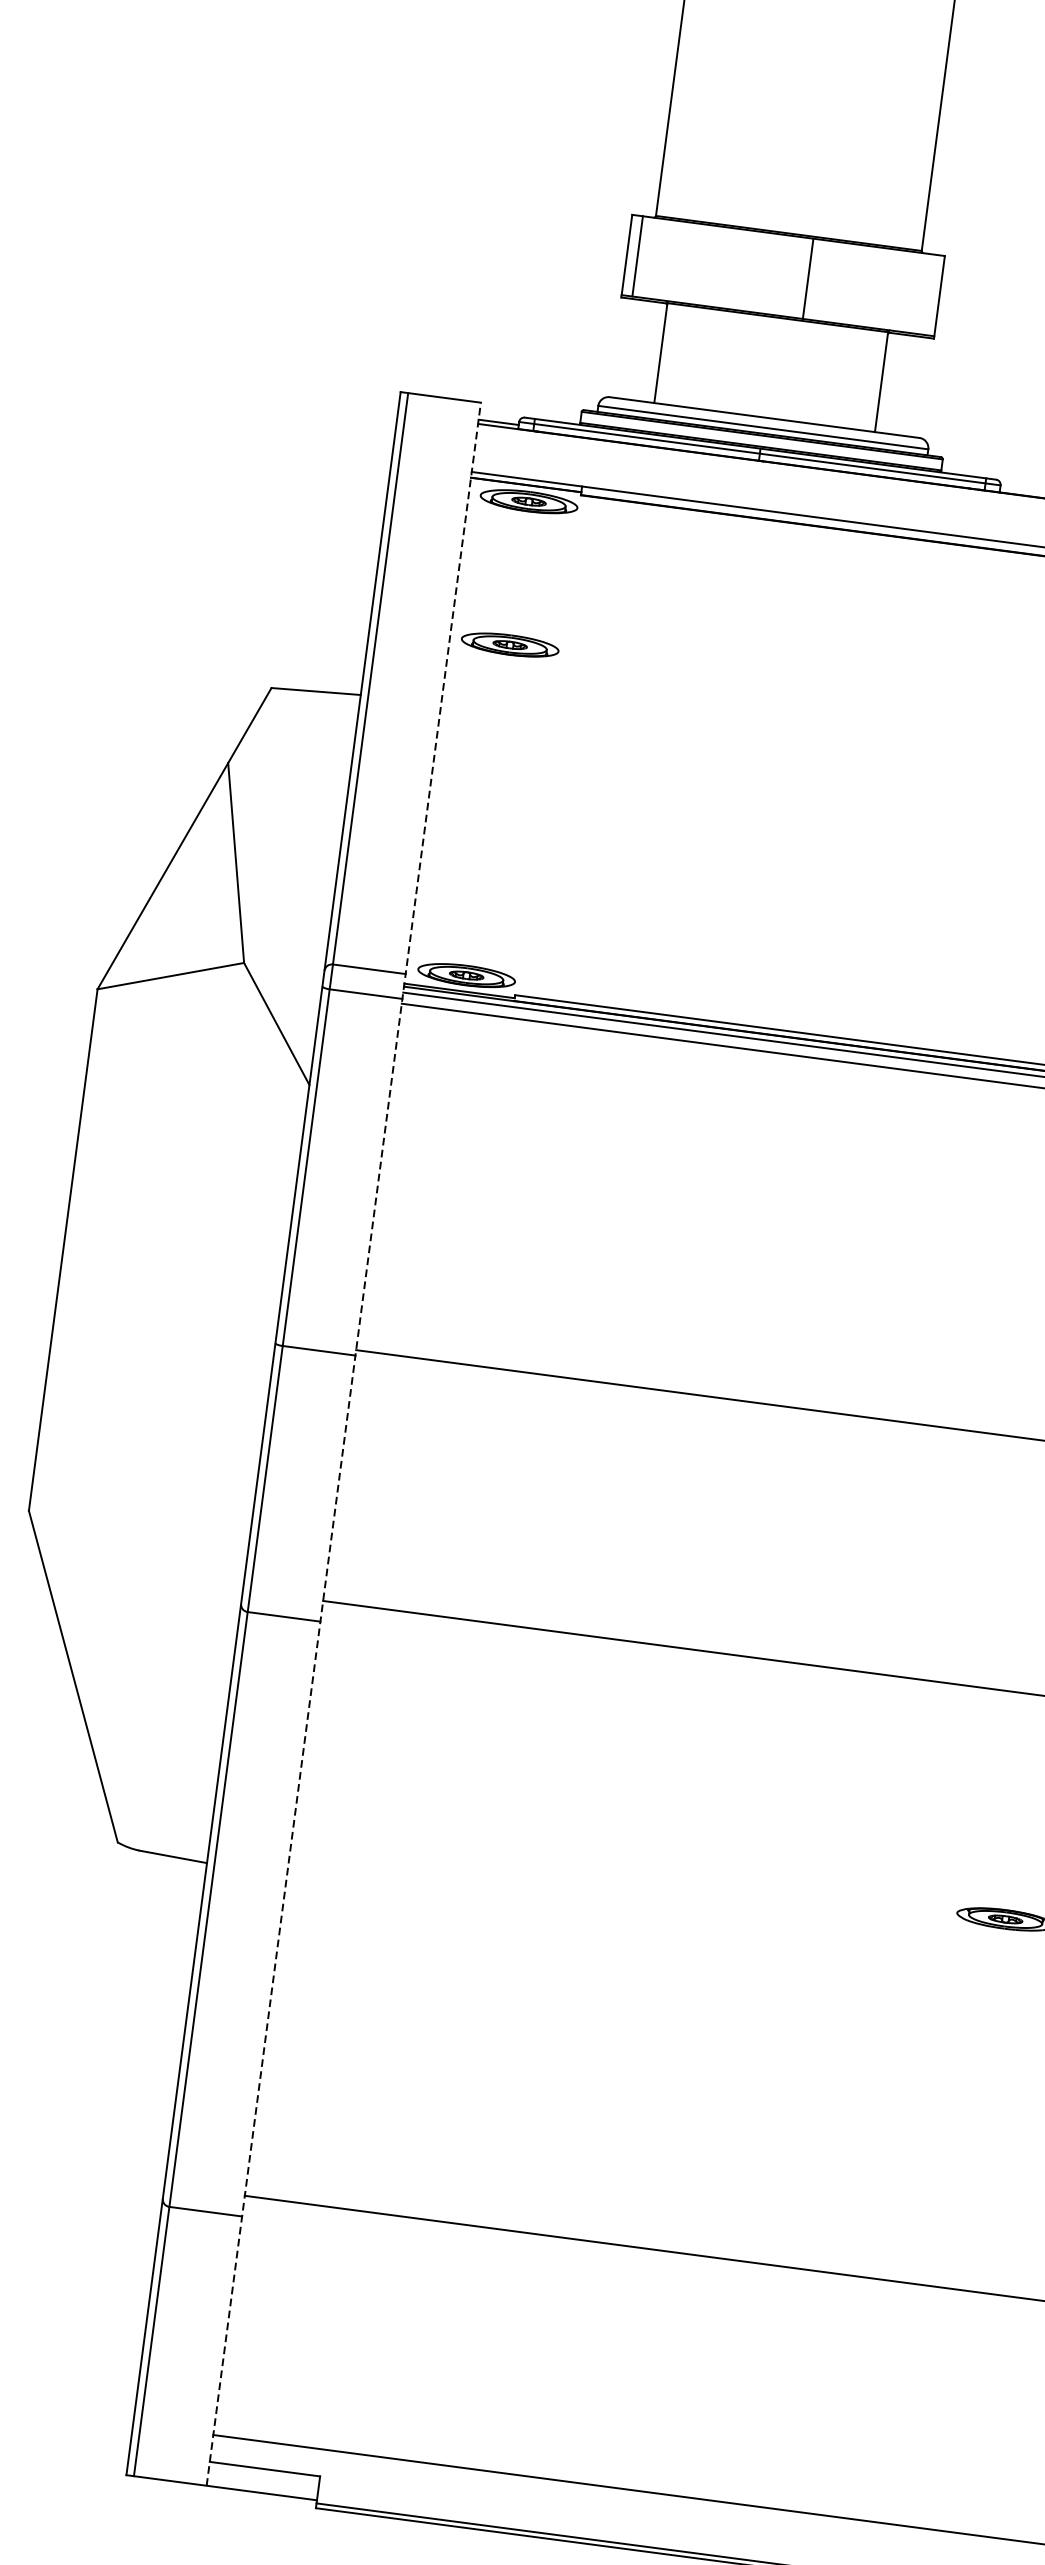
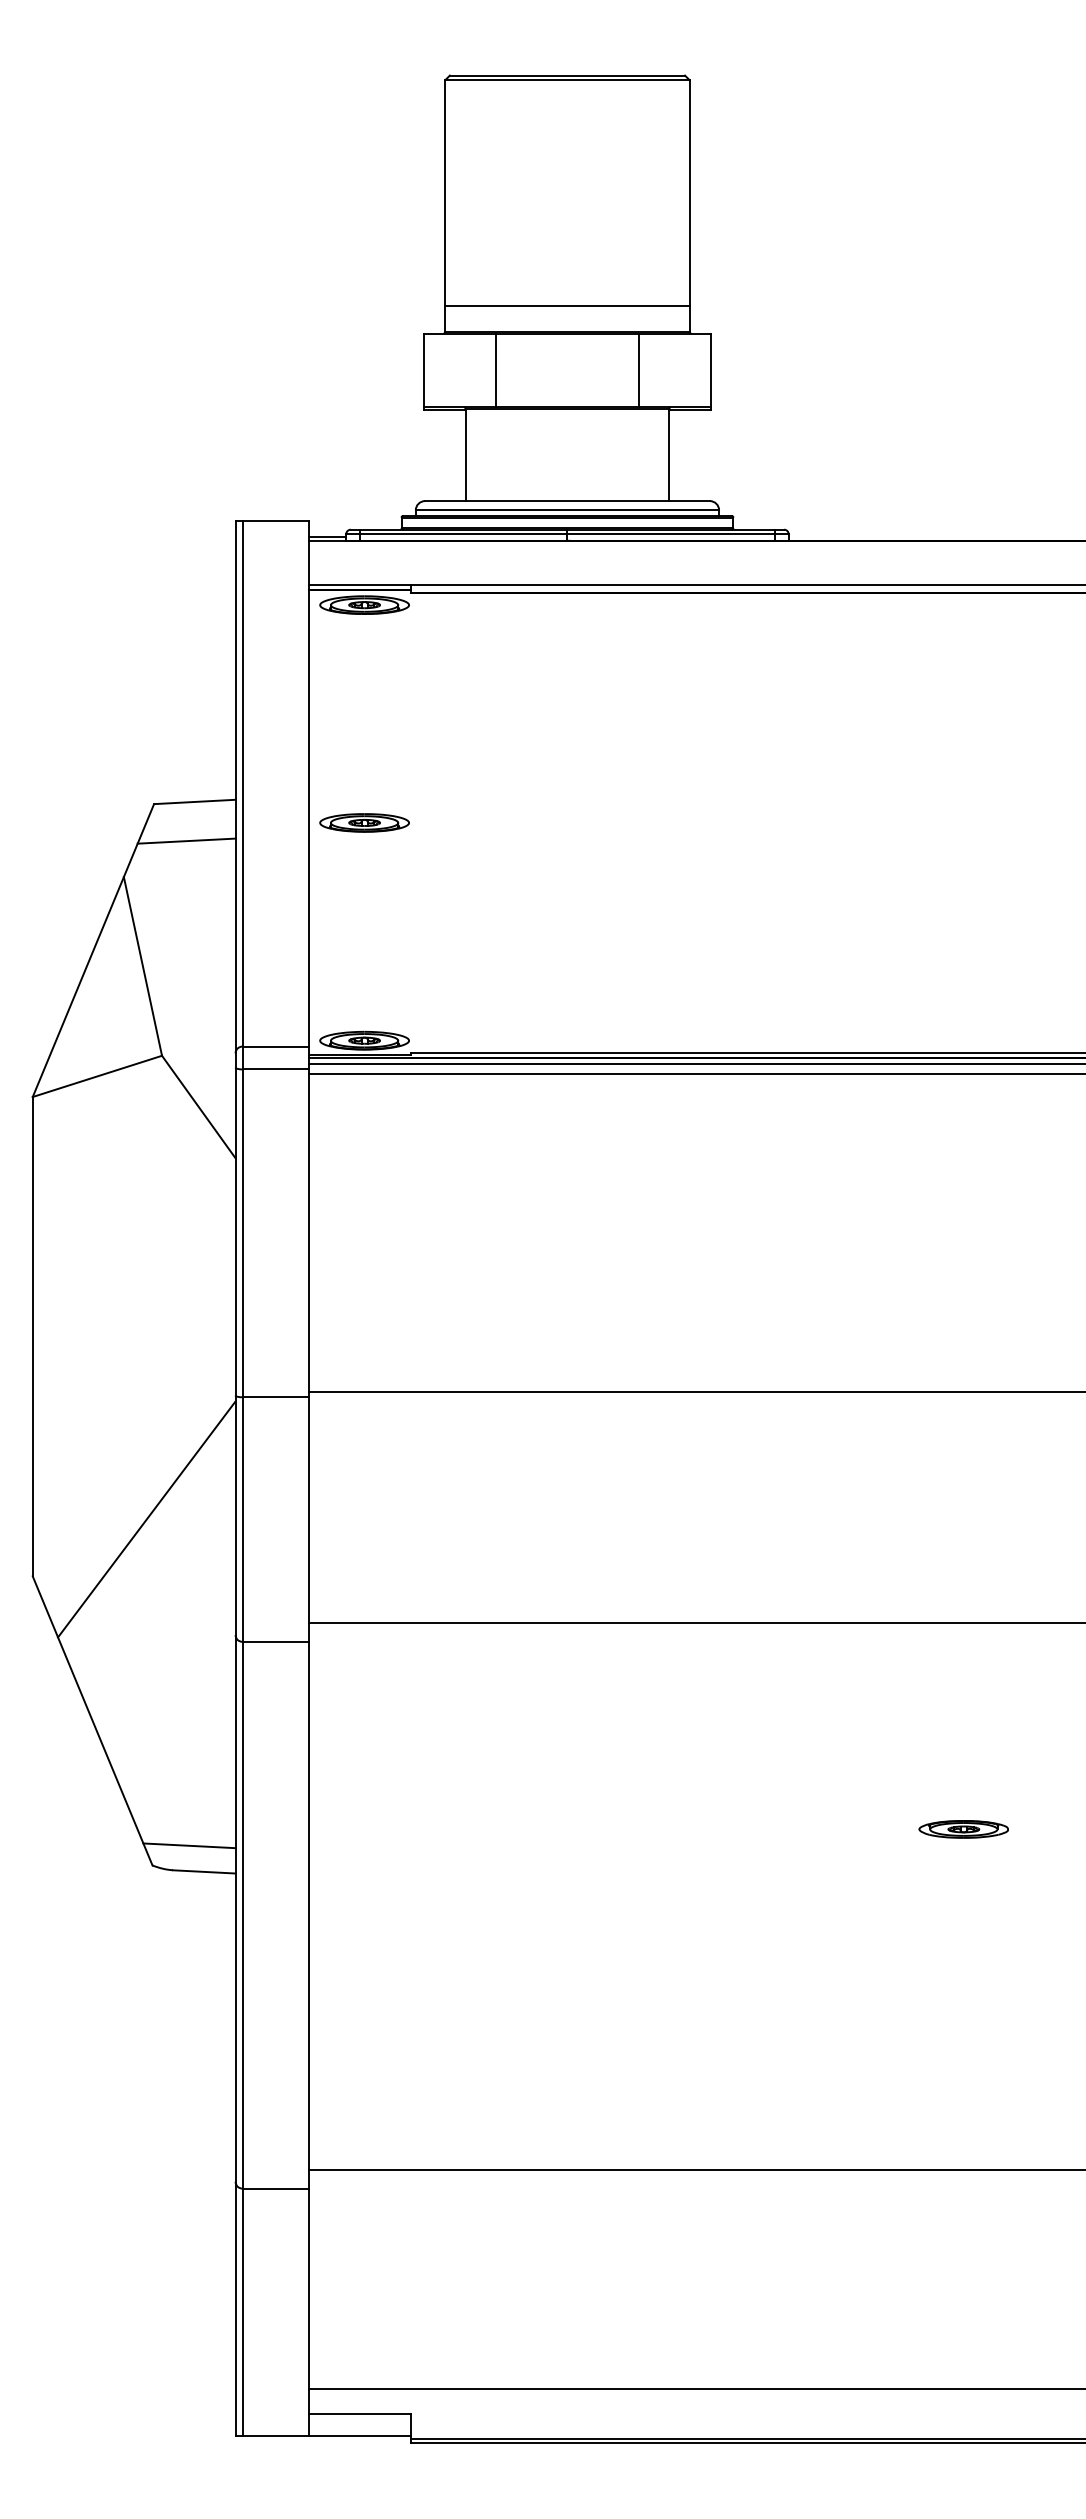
line: (792, 205) -> (567, 306), added
line: (637, 256) -> (495, 370), moved
line: (808, 278) -> (639, 370), moved
part: (510, 644) -> (364, 822), moved
line: (301, 732) -> (186, 840), added
line: (344, 1443) -> (309, 1478), dashed -> solid
line: (160, 1465) -> (146, 1519), added
line: (160, 1826) -> (189, 1845), added

